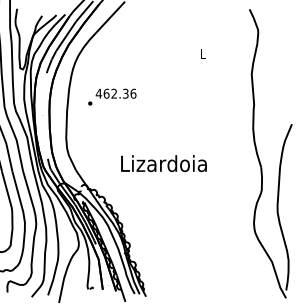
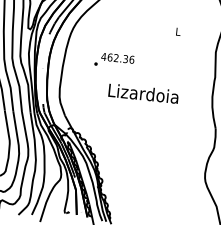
text: (112, 96) -> (114, 60), moved
text: (163, 163) -> (143, 93), moved

